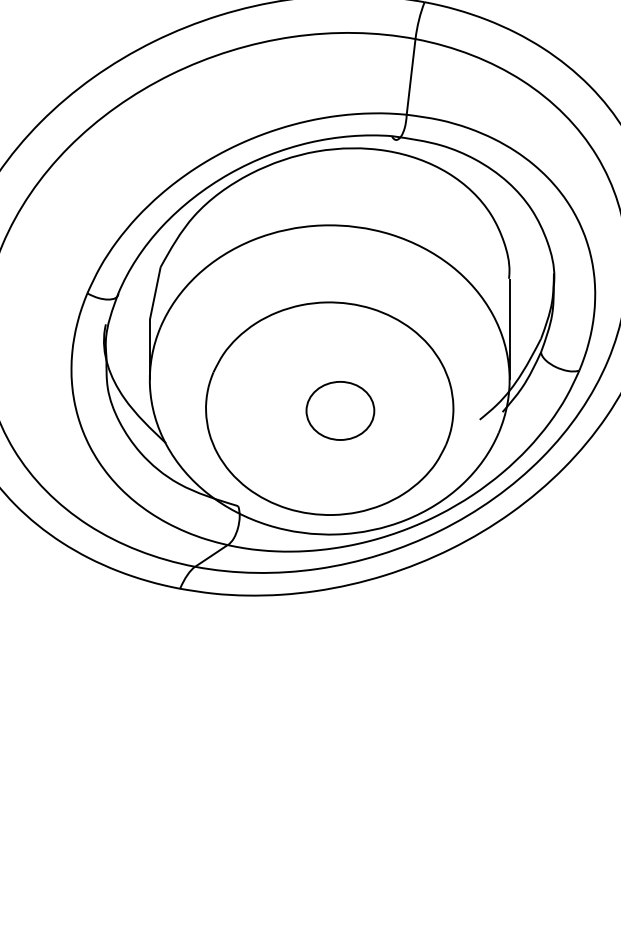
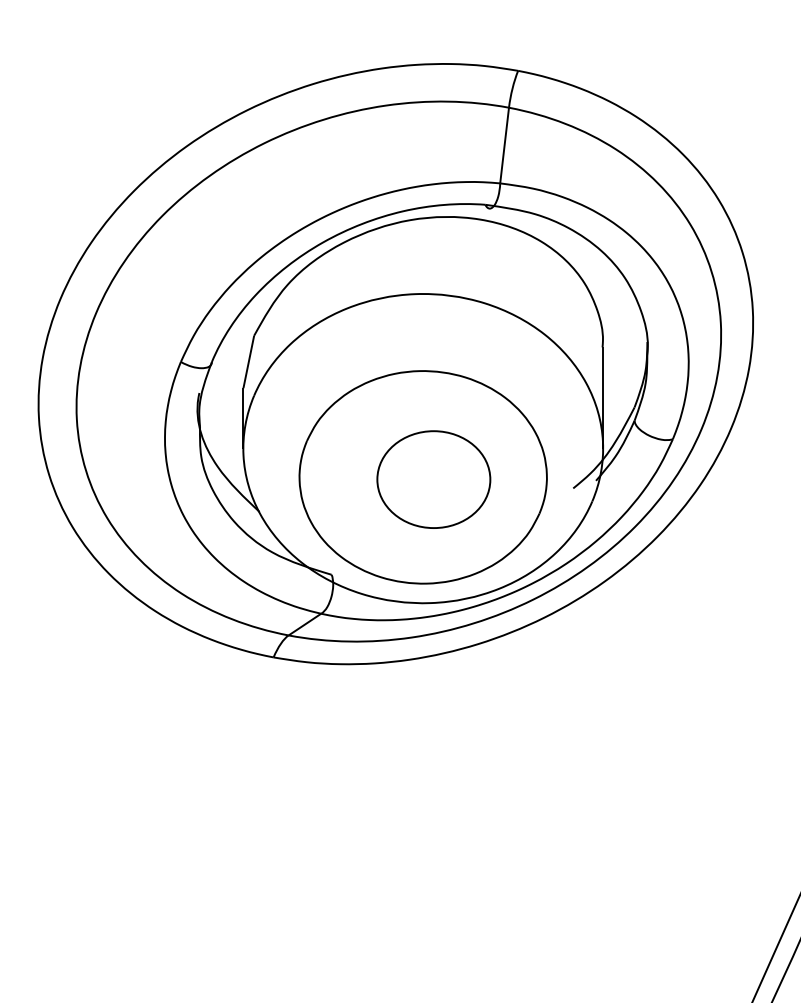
part: (340, 410) -> (433, 479), size x1.67

